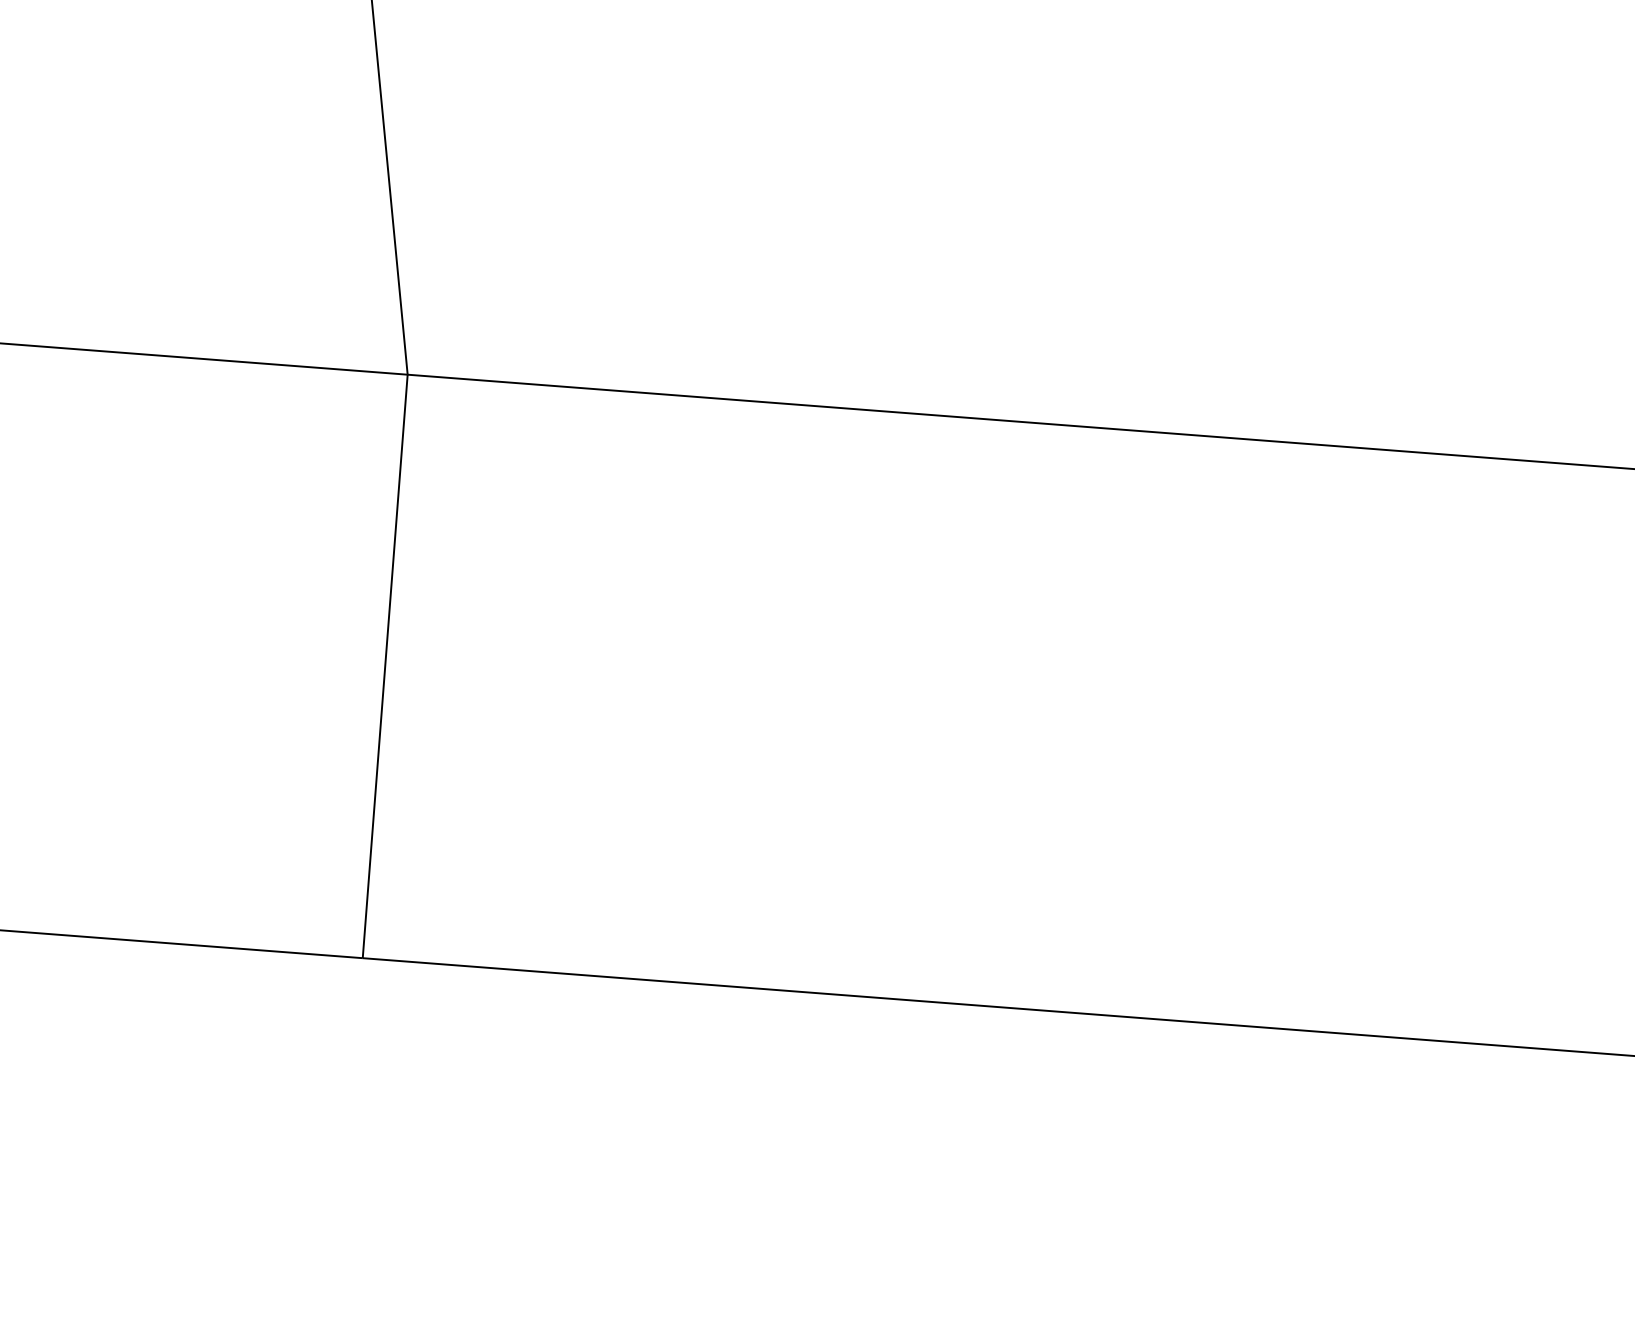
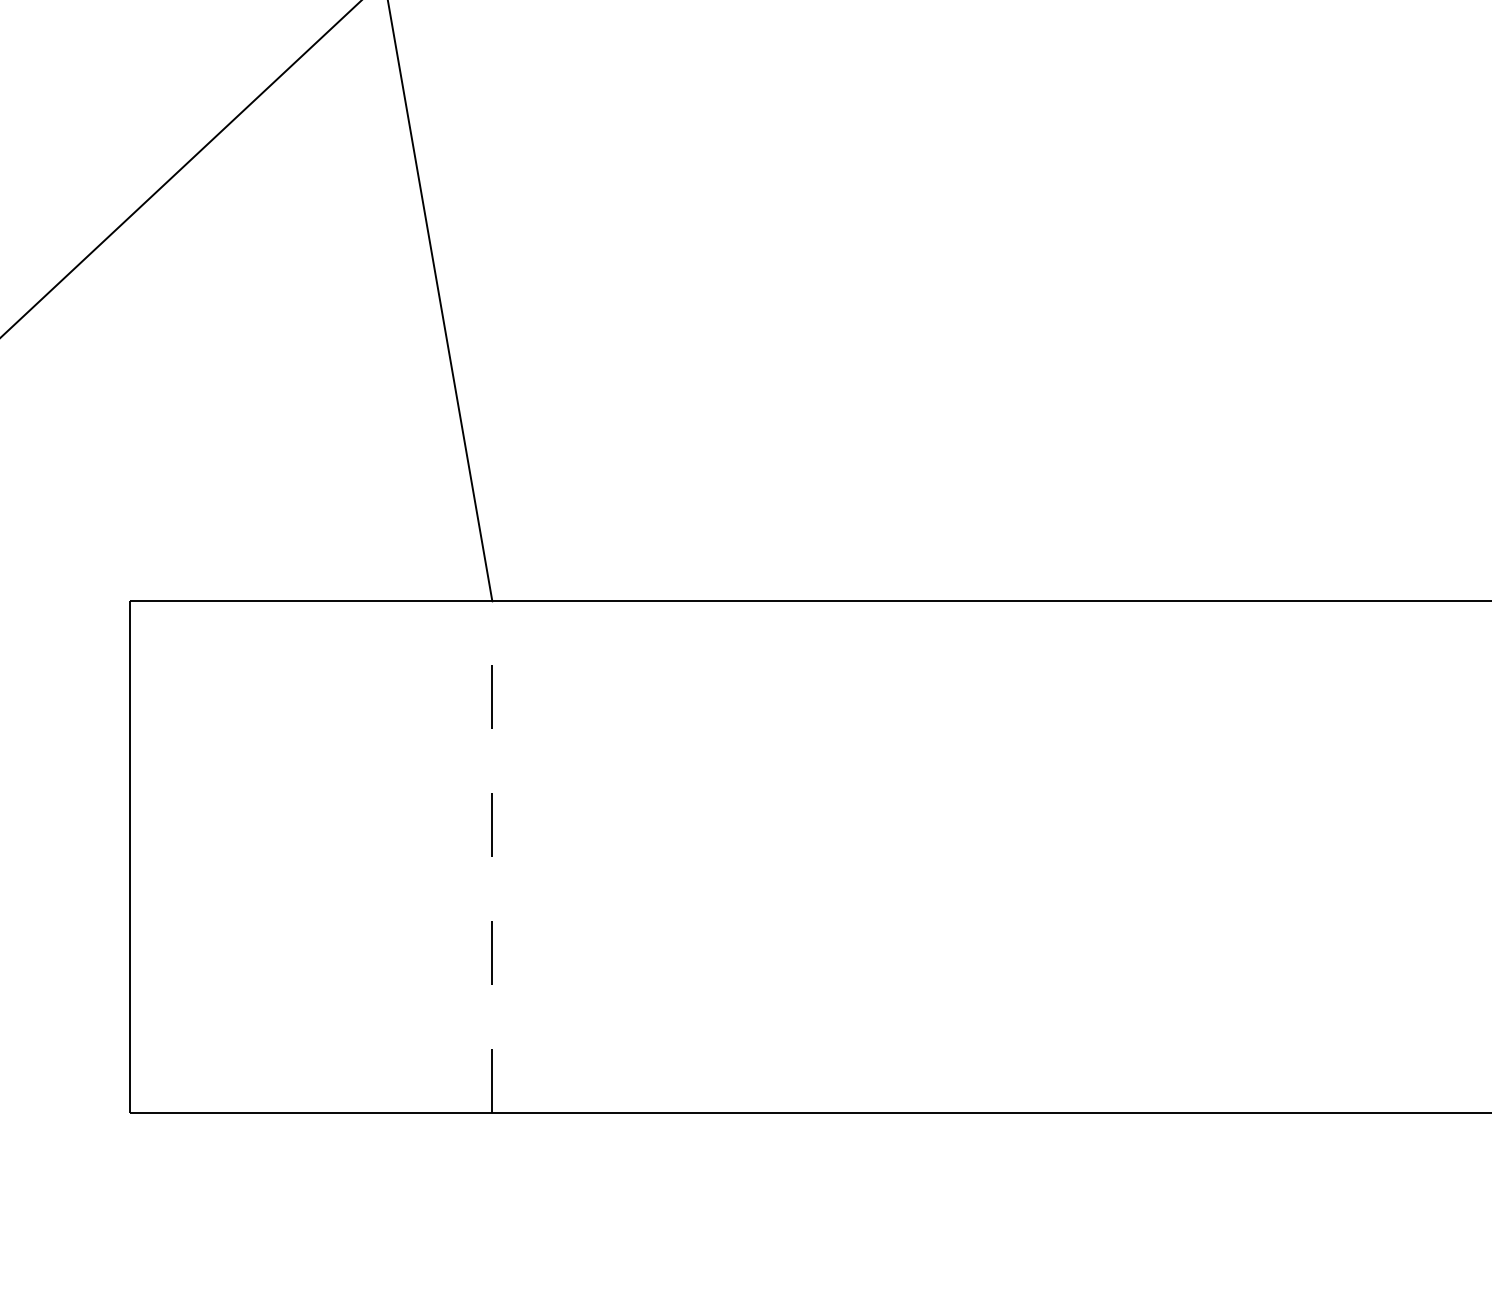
line: (385, 666) -> (492, 856), solid -> dashed

